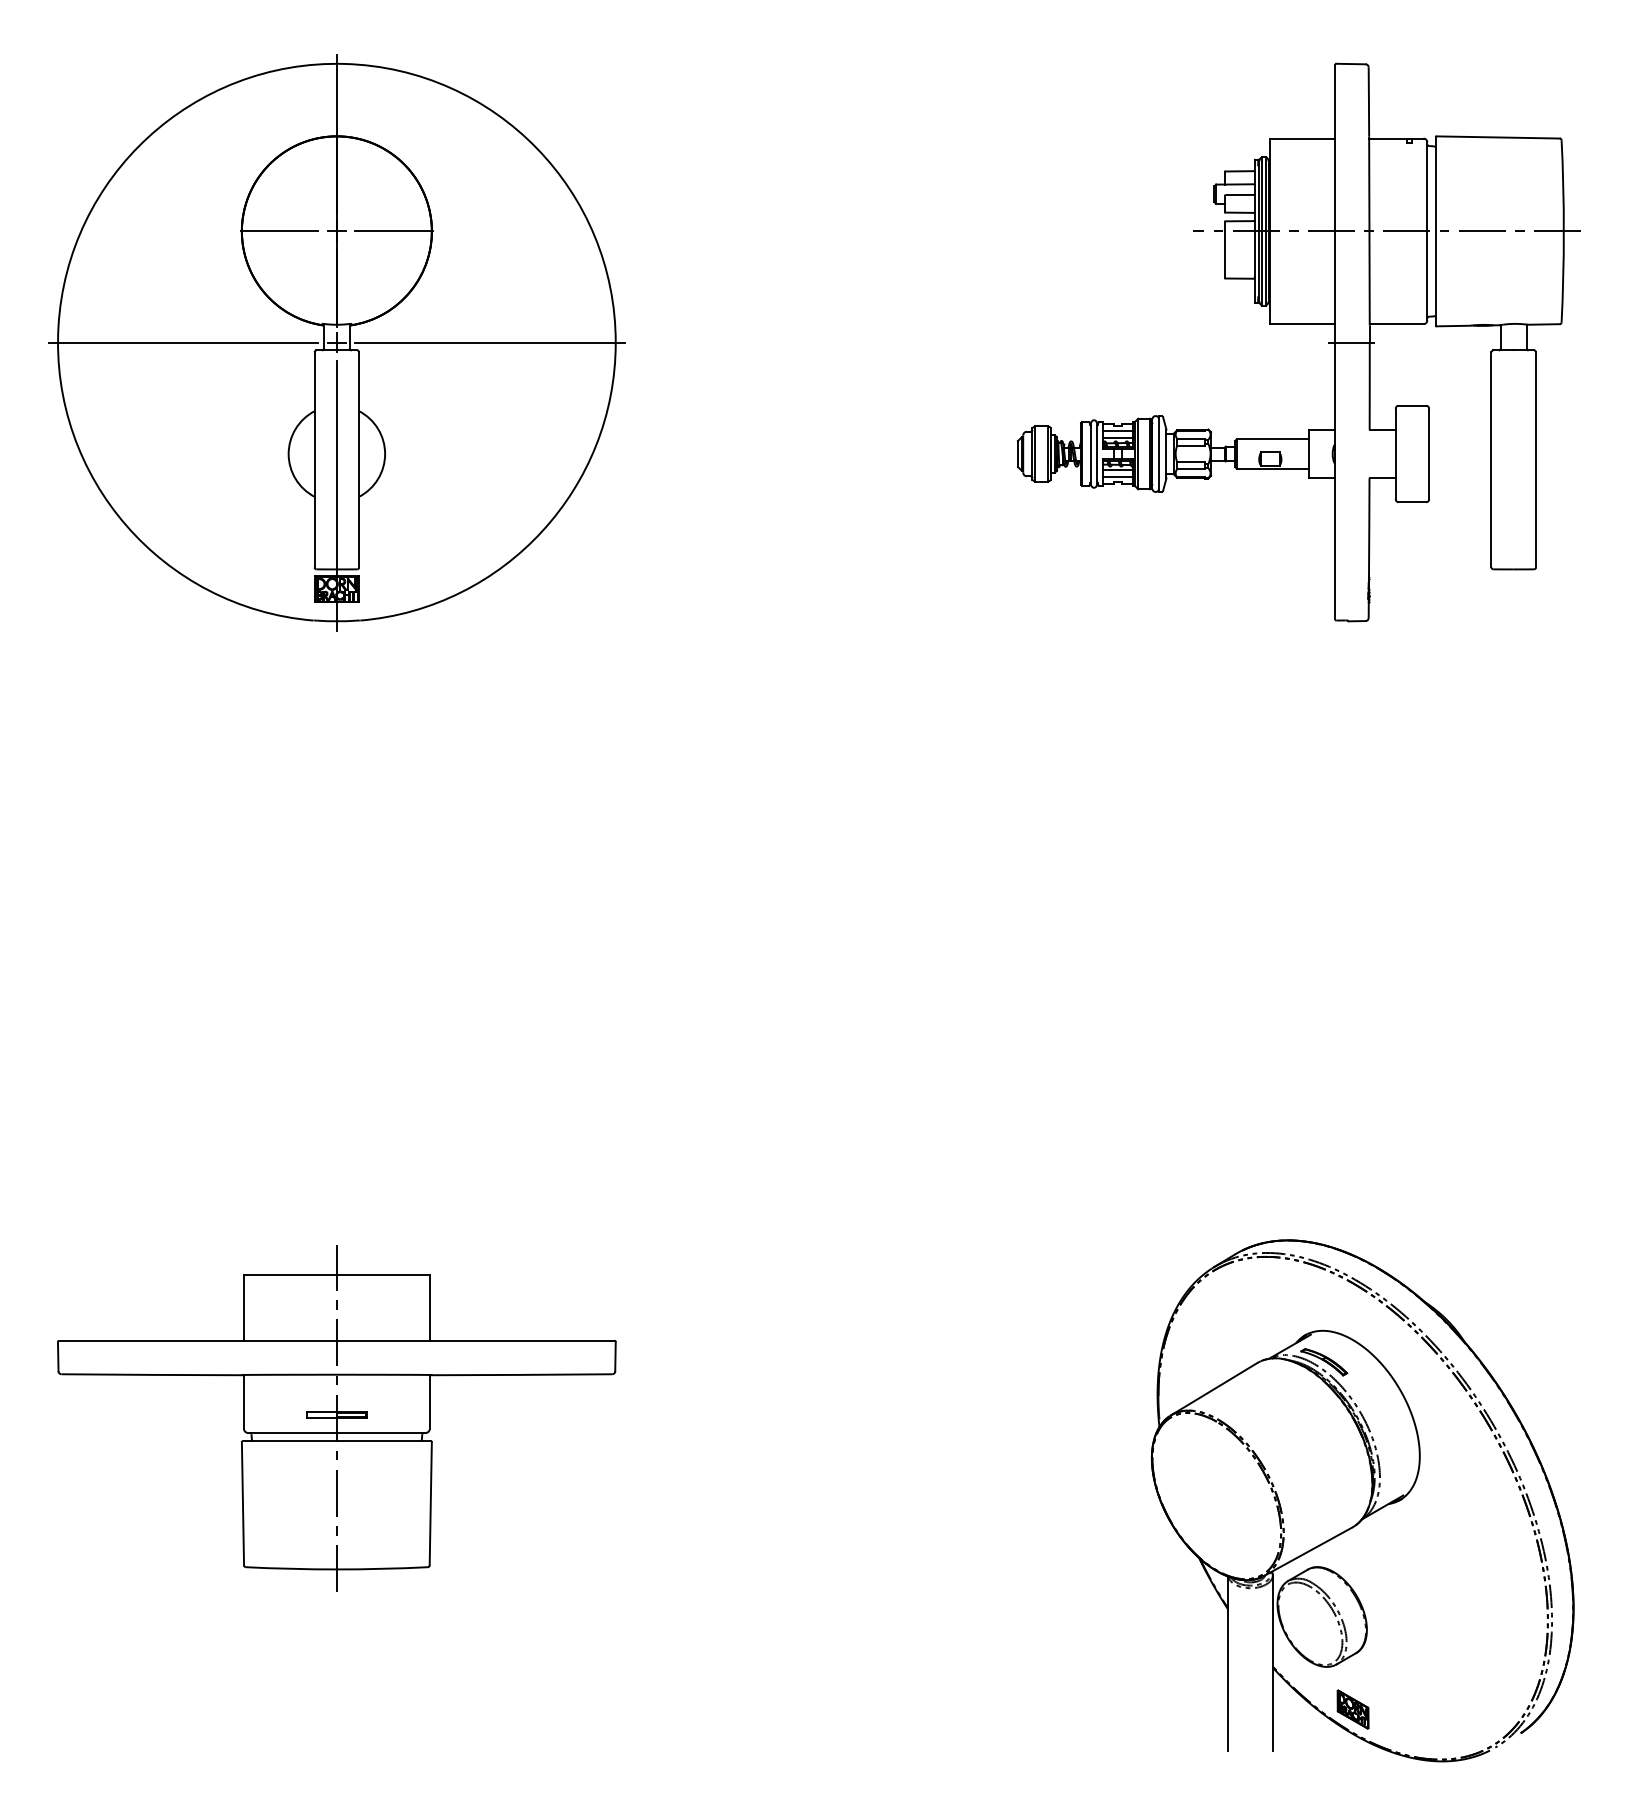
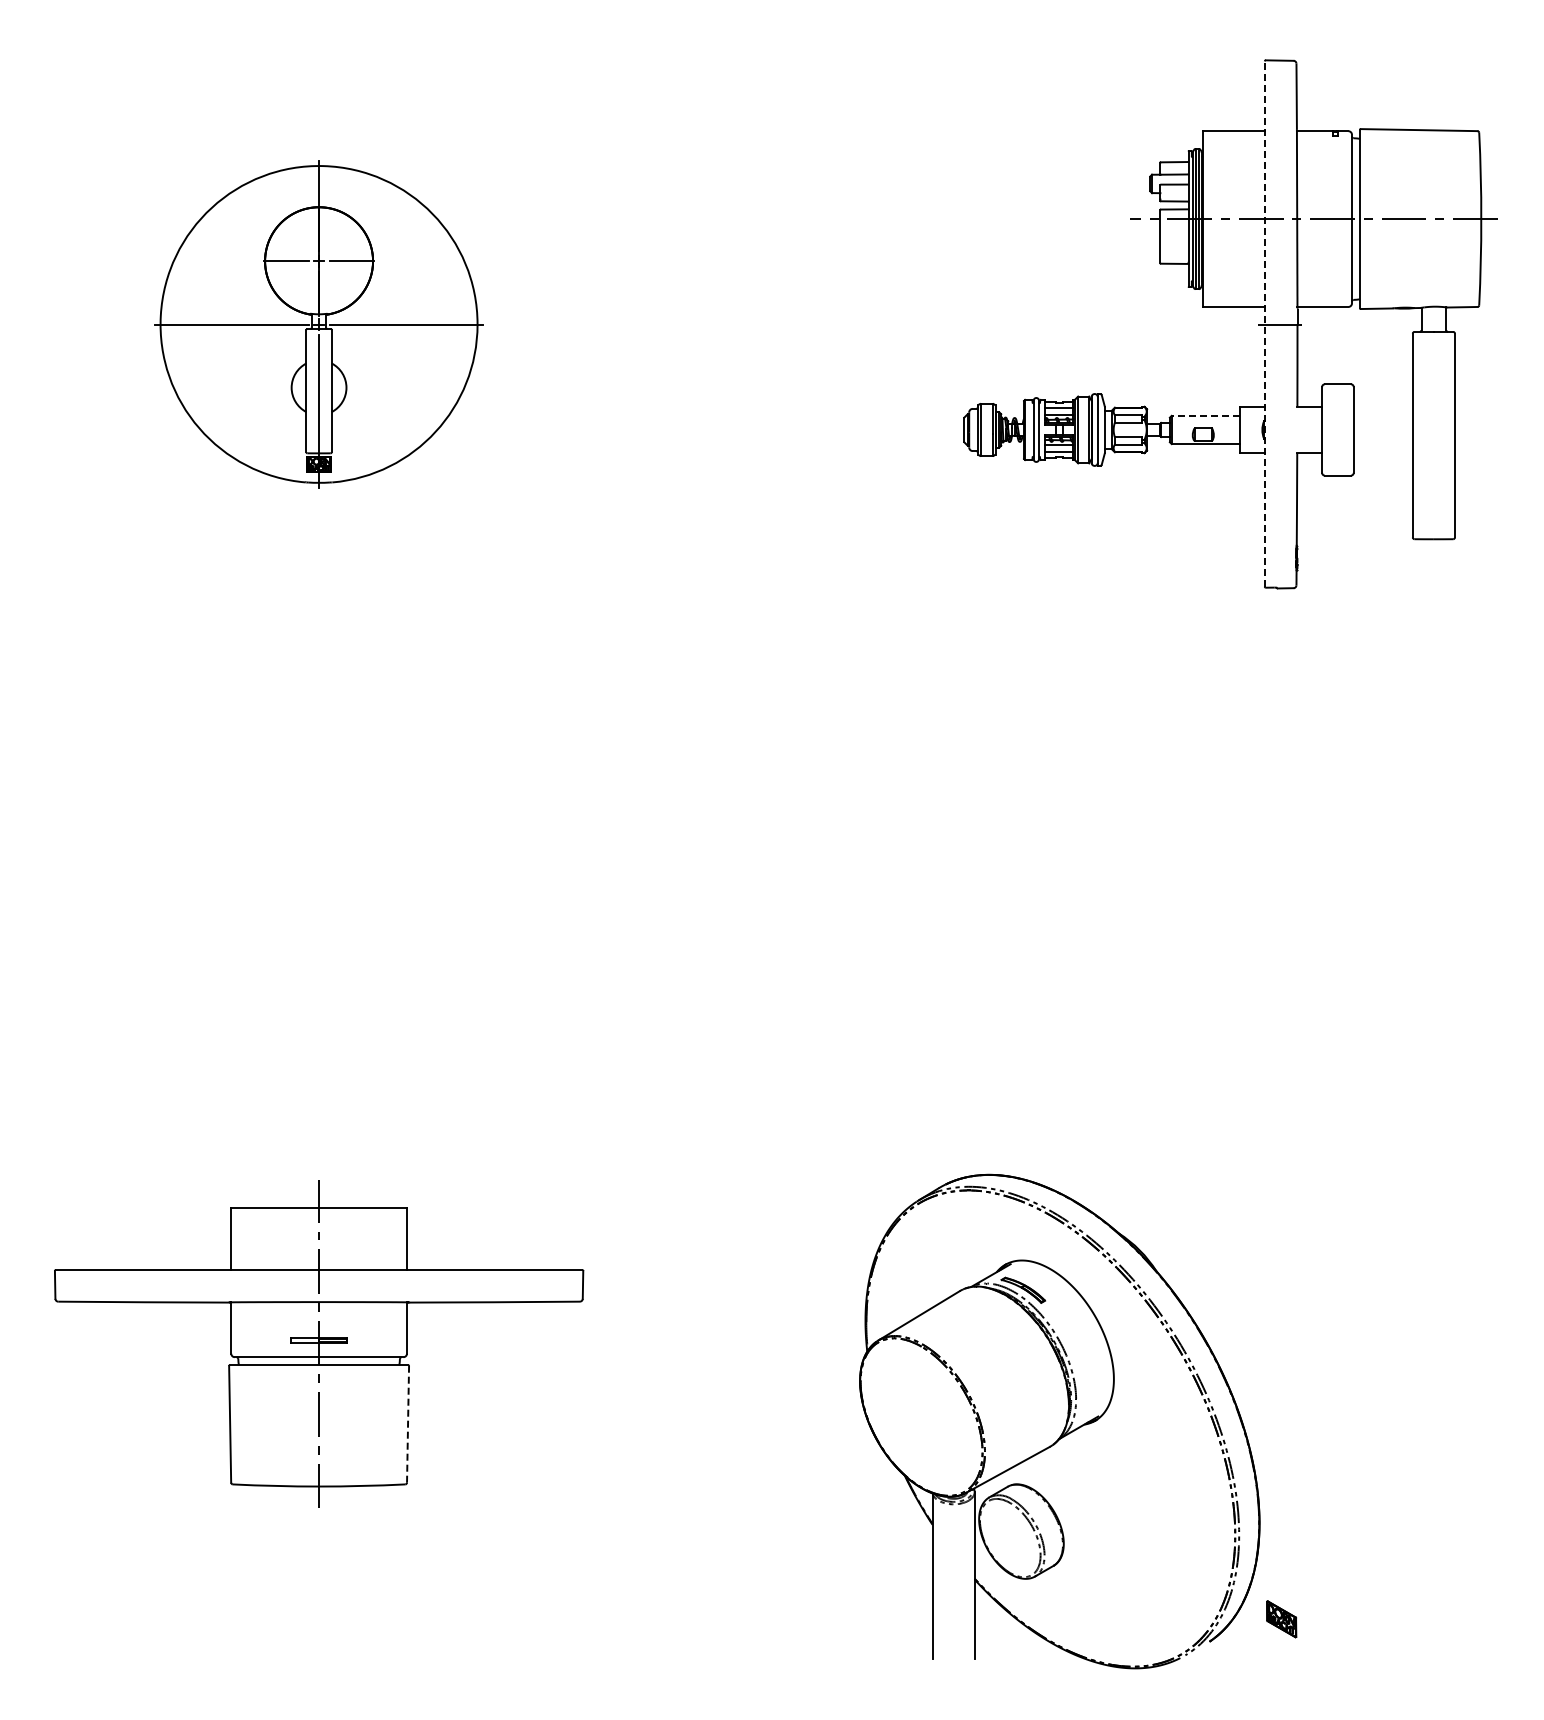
part: (336, 342) -> (318, 324), size x0.6
line: (1334, 342) -> (1264, 324), solid -> dashed
line: (1272, 438) -> (1205, 415), solid -> dashed
part: (1362, 1500) -> (1059, 1421), moved
line: (431, 1502) -> (408, 1423), solid -> dashed

